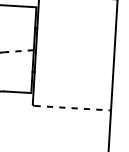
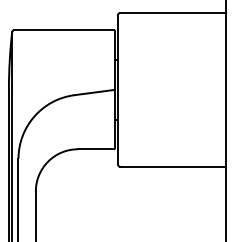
line: (19, 51) -> (94, 92), dashed -> solid
line: (72, 108) -> (173, 166), dashed -> solid

